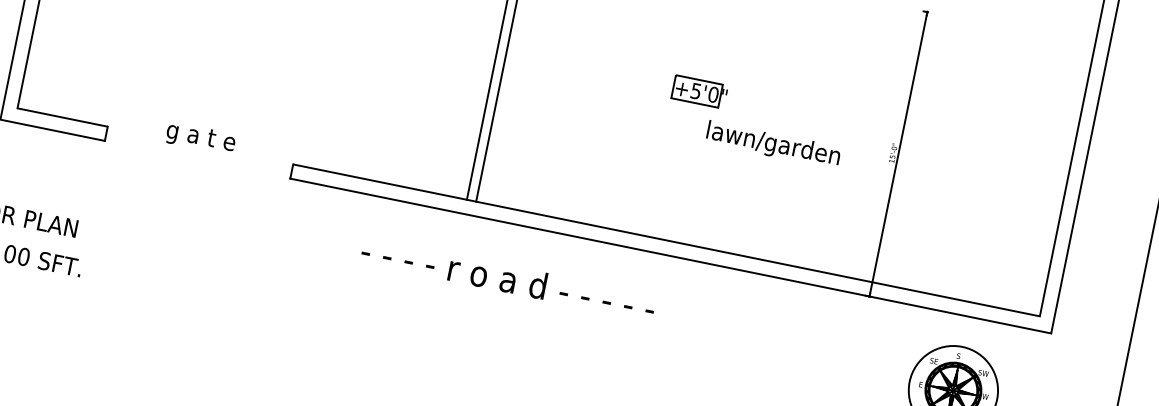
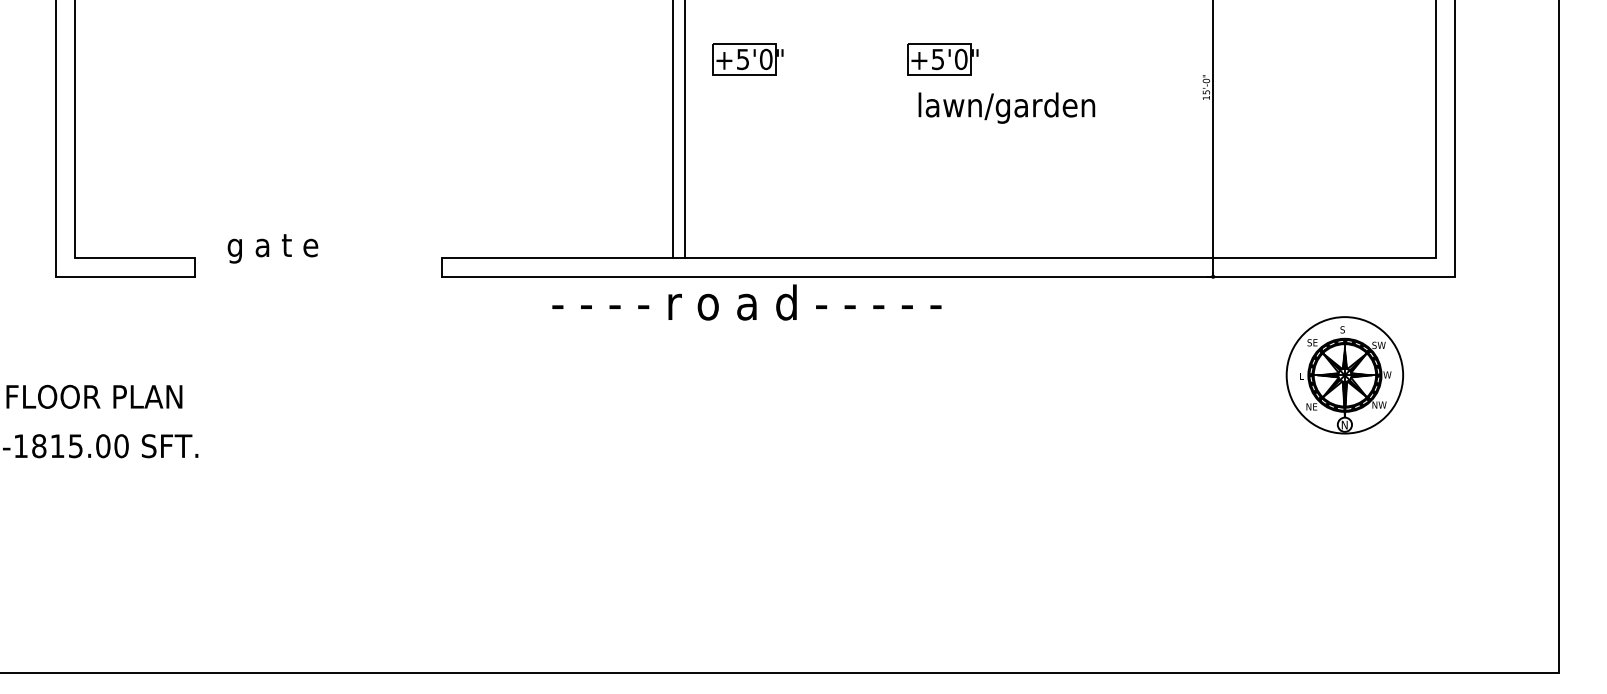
part: (553, 62) -> (747, 59), added
text: (200, 138) -> (272, 248), moved
text: (773, 144) -> (1006, 107), moved
text: (508, 279) -> (746, 302), moved

